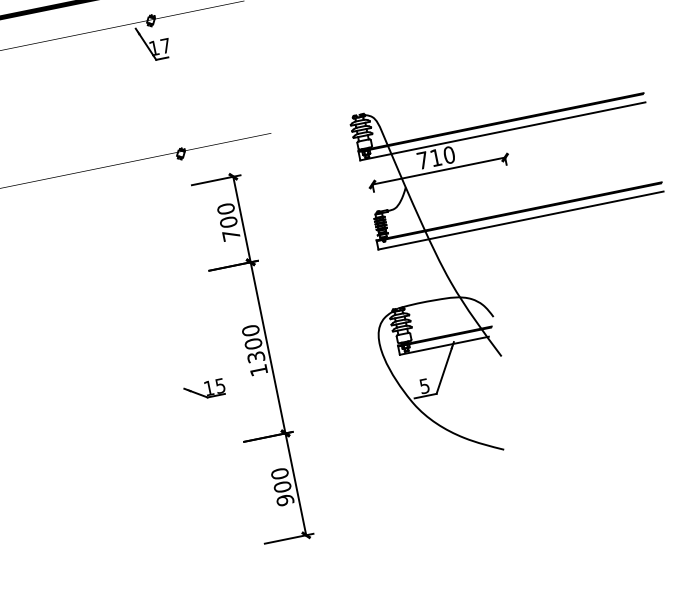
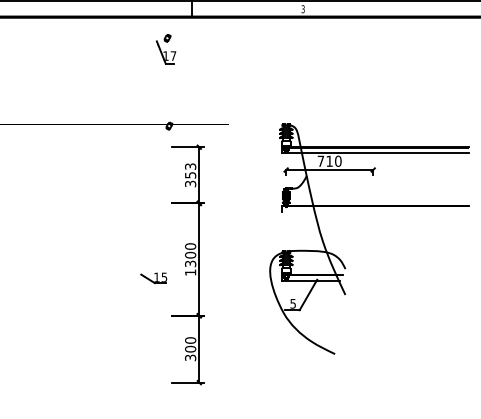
line: (519, 220) -> (374, 211), removed
text: (228, 222) -> (190, 175), 700 -> 353
text: (284, 499) -> (190, 357), 900 -> 300

